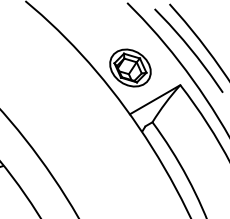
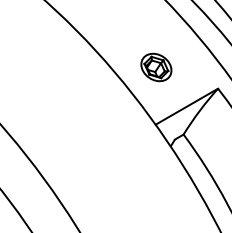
part: (130, 67) -> (156, 66), size x0.6

